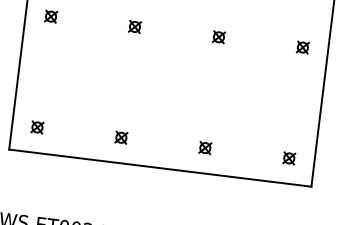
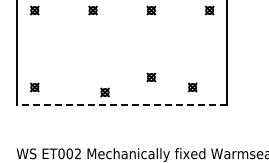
part: (120, 137) -> (104, 92), moved
part: (205, 148) -> (151, 77), moved
part: (289, 158) -> (192, 87), moved
line: (160, 168) -> (122, 105), solid -> dashed

